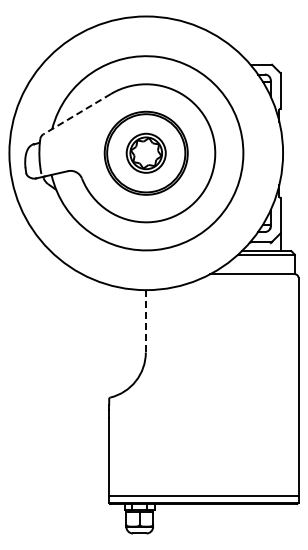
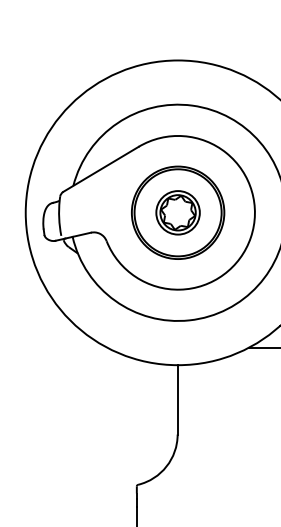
line: (76, 114) -> (100, 169), dashed -> solid
line: (145, 320) -> (177, 398), dashed -> solid

